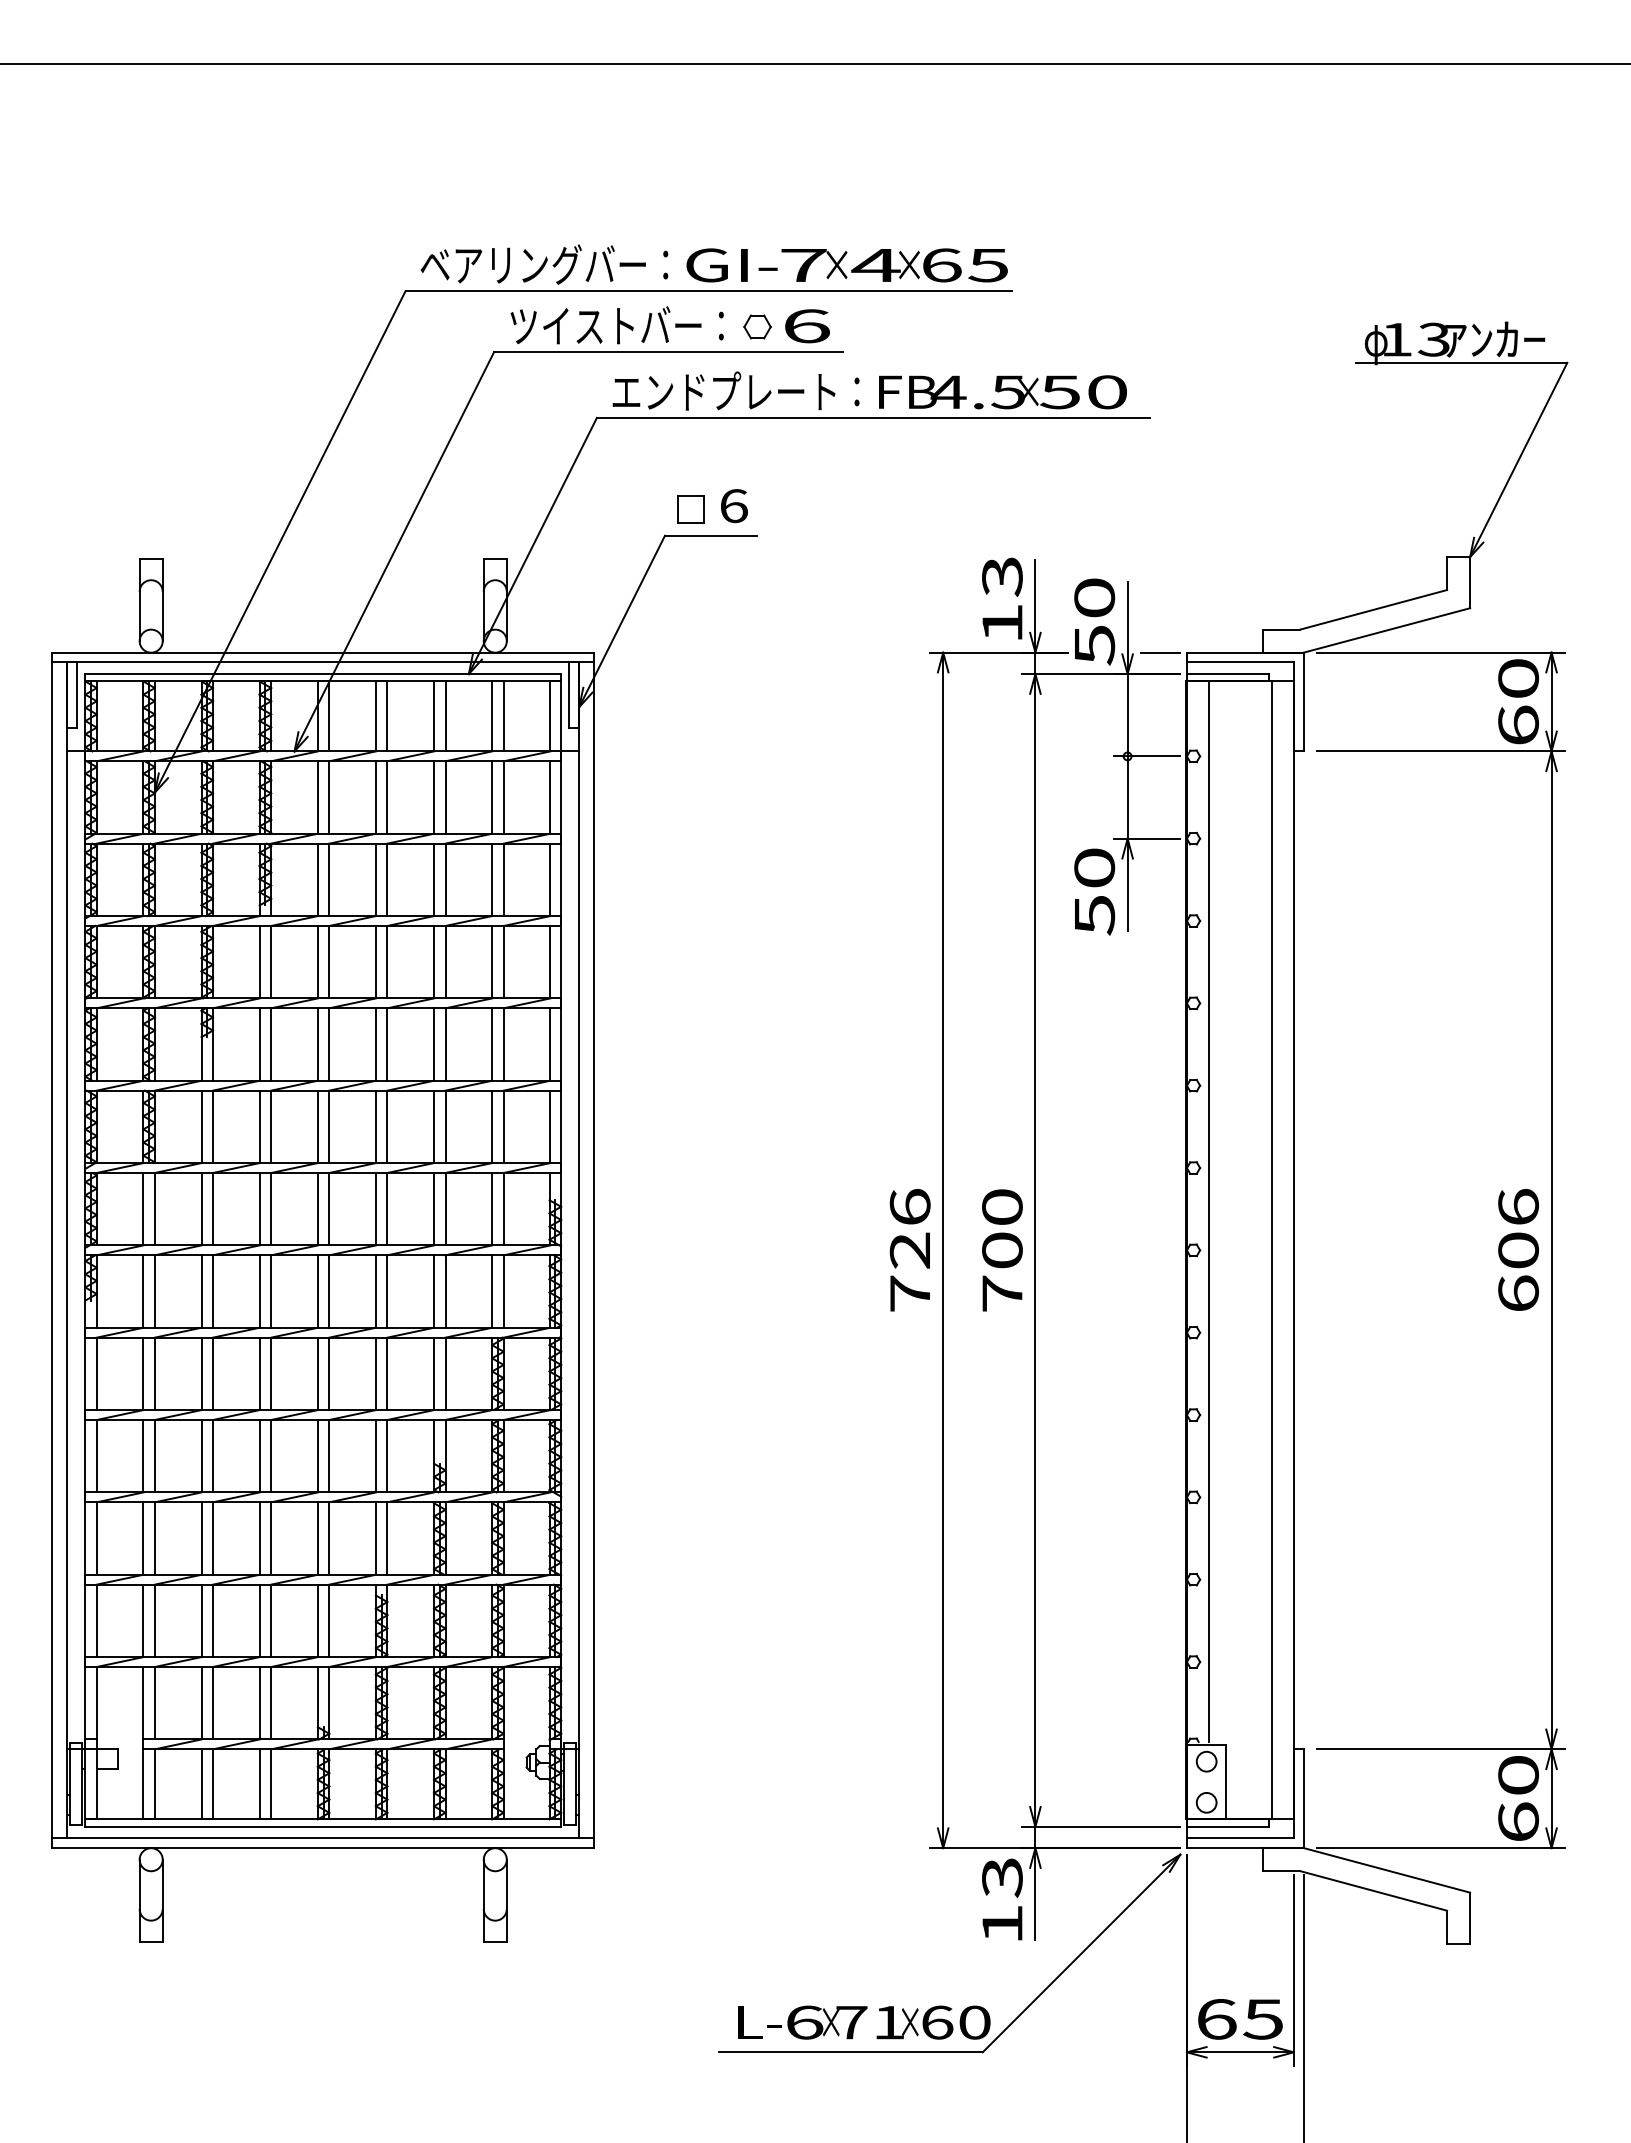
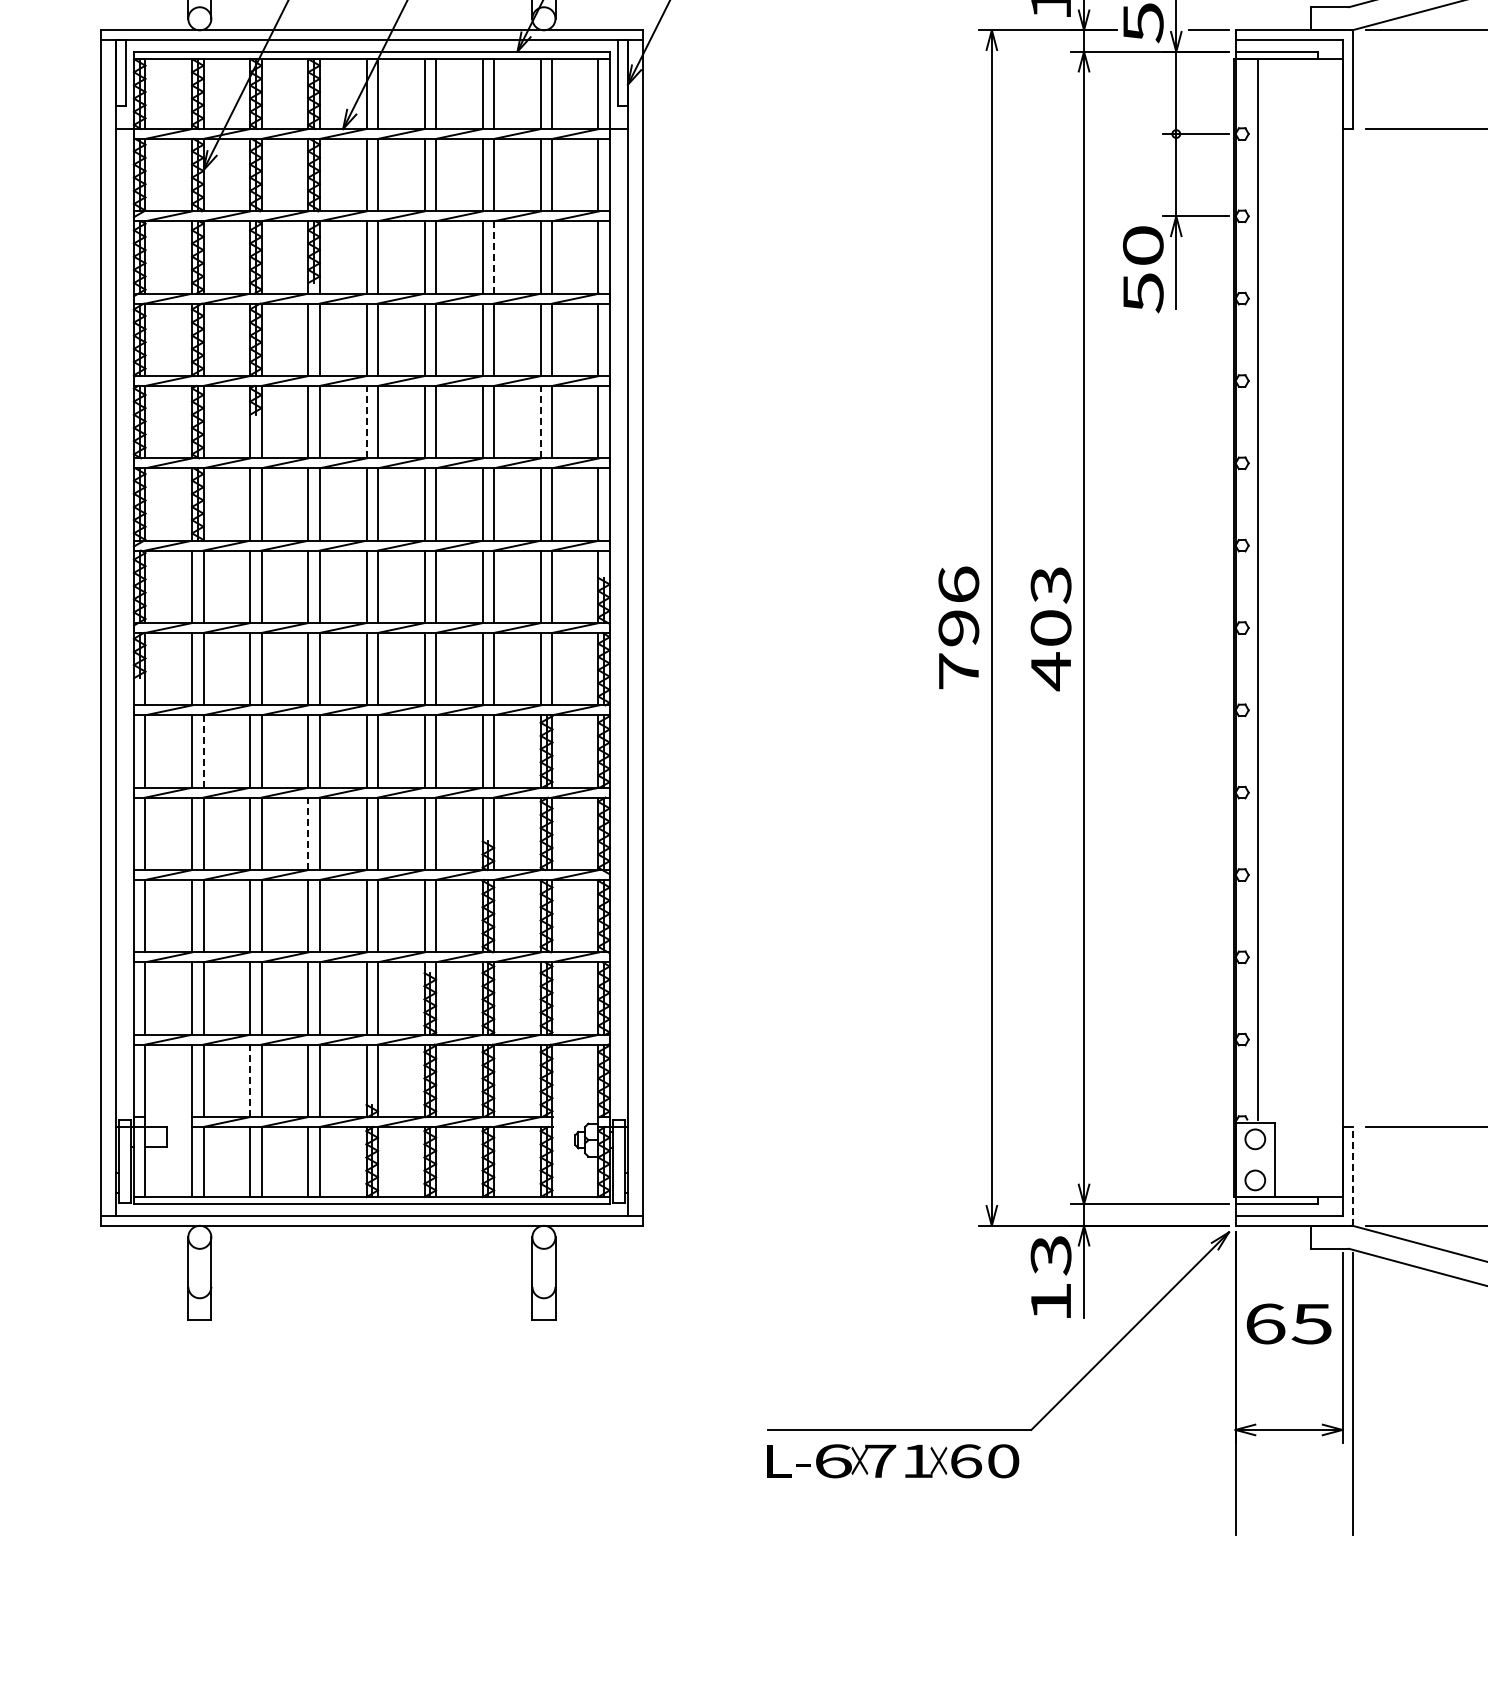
line: (445, 879) -> (494, 257), solid -> dashed
line: (317, 1044) -> (366, 422), solid -> dashed
line: (492, 1044) -> (541, 422), solid -> dashed
text: (910, 1250) -> (959, 628), 726 -> 796
line: (1271, 1250) -> (1320, 628), removed
text: (1002, 1251) -> (1051, 629), 700 -> 403
line: (154, 1373) -> (203, 751), solid -> dashed
line: (259, 1455) -> (308, 833), solid -> dashed
line: (201, 1702) -> (250, 1080), solid -> dashed
line: (1303, 1798) -> (1352, 1176), solid -> dashed
text: (1240, 2019) -> (1289, 1324), moved
text: (864, 2022) -> (893, 1461), moved

